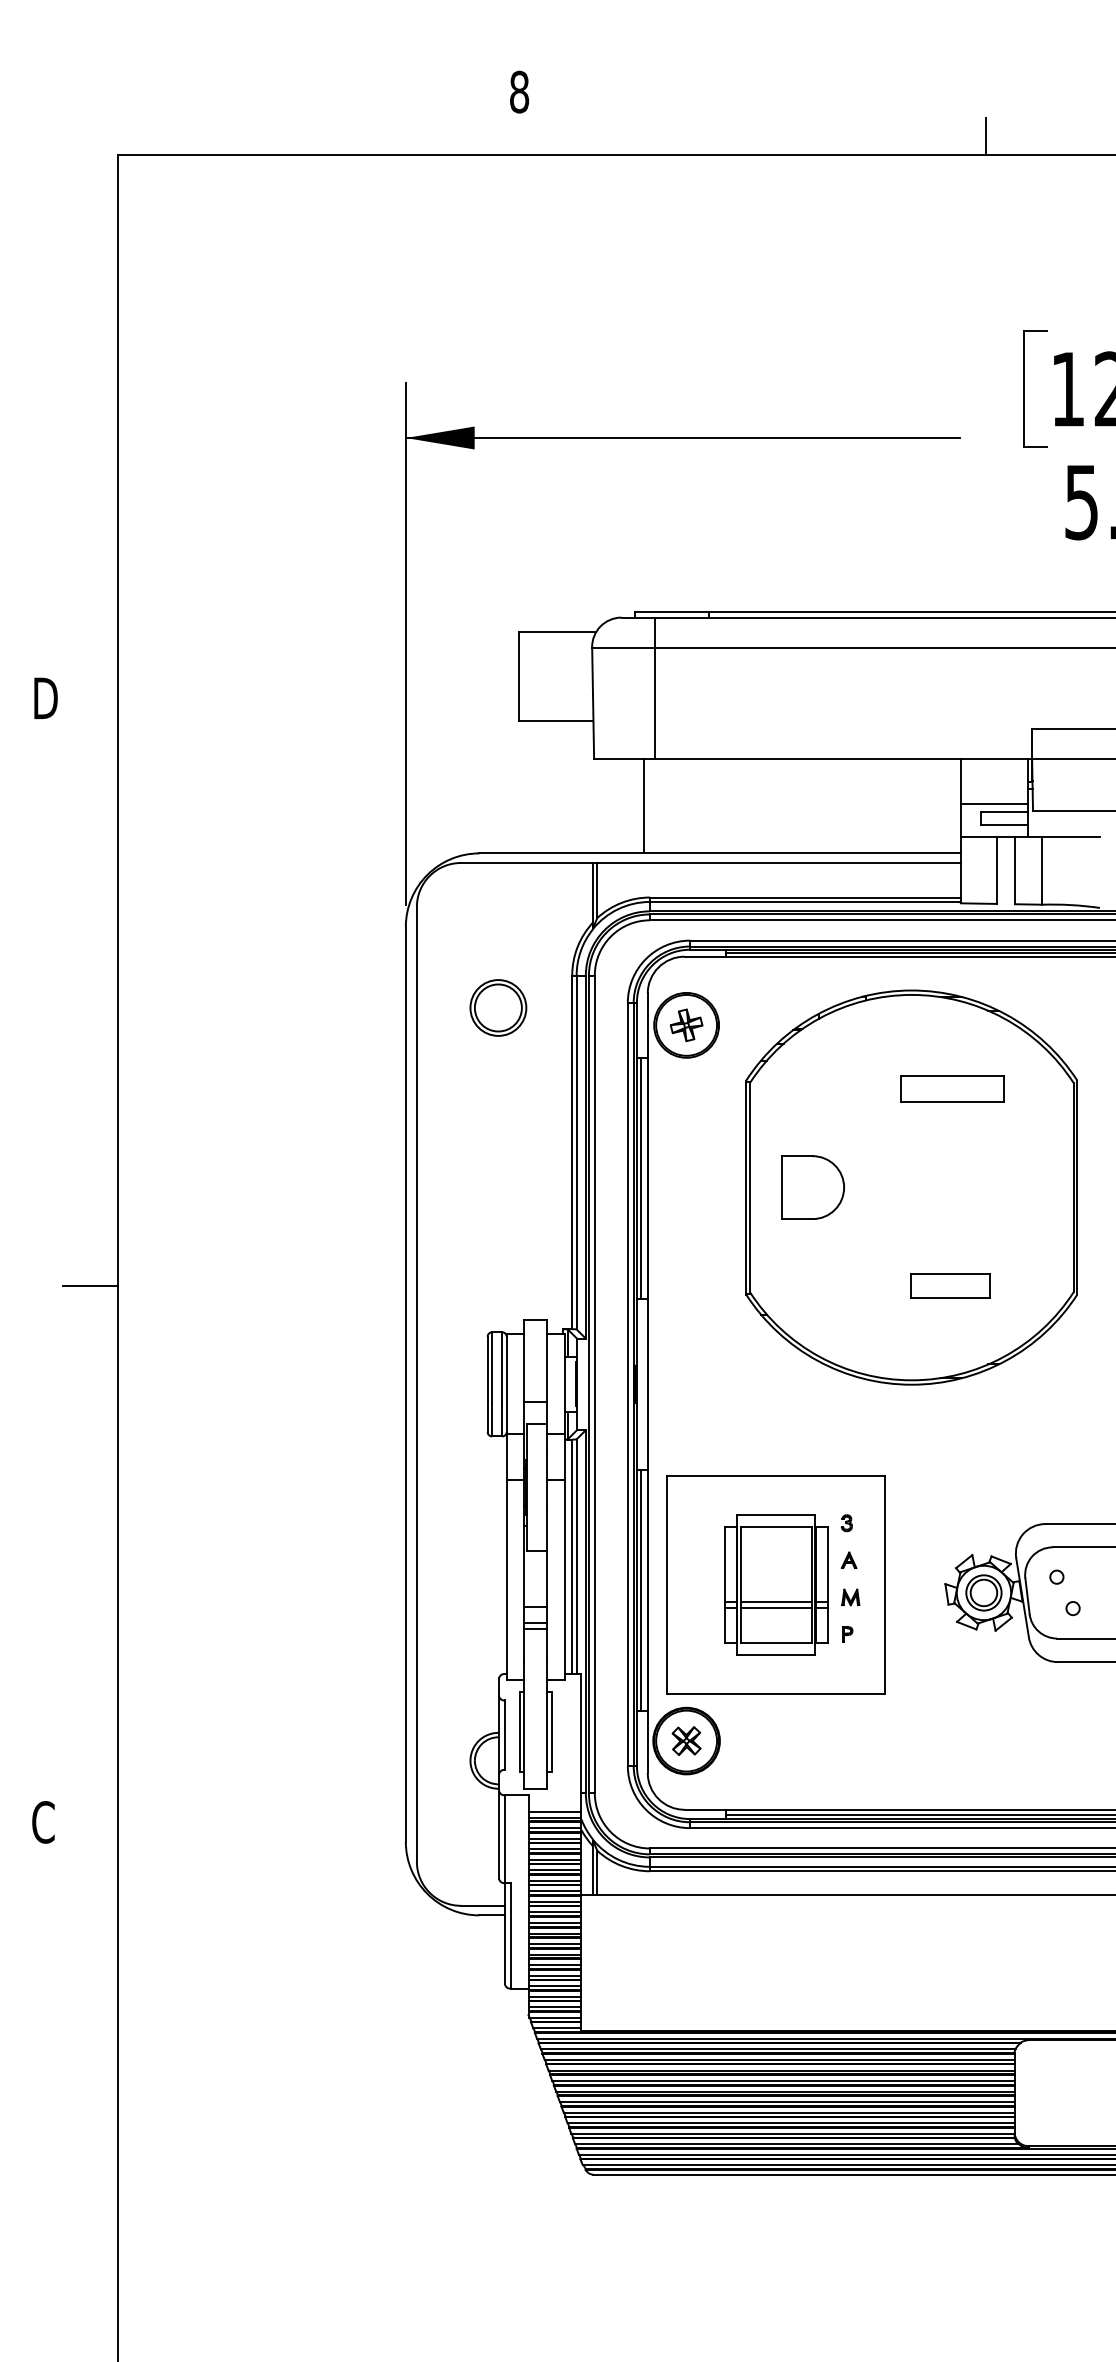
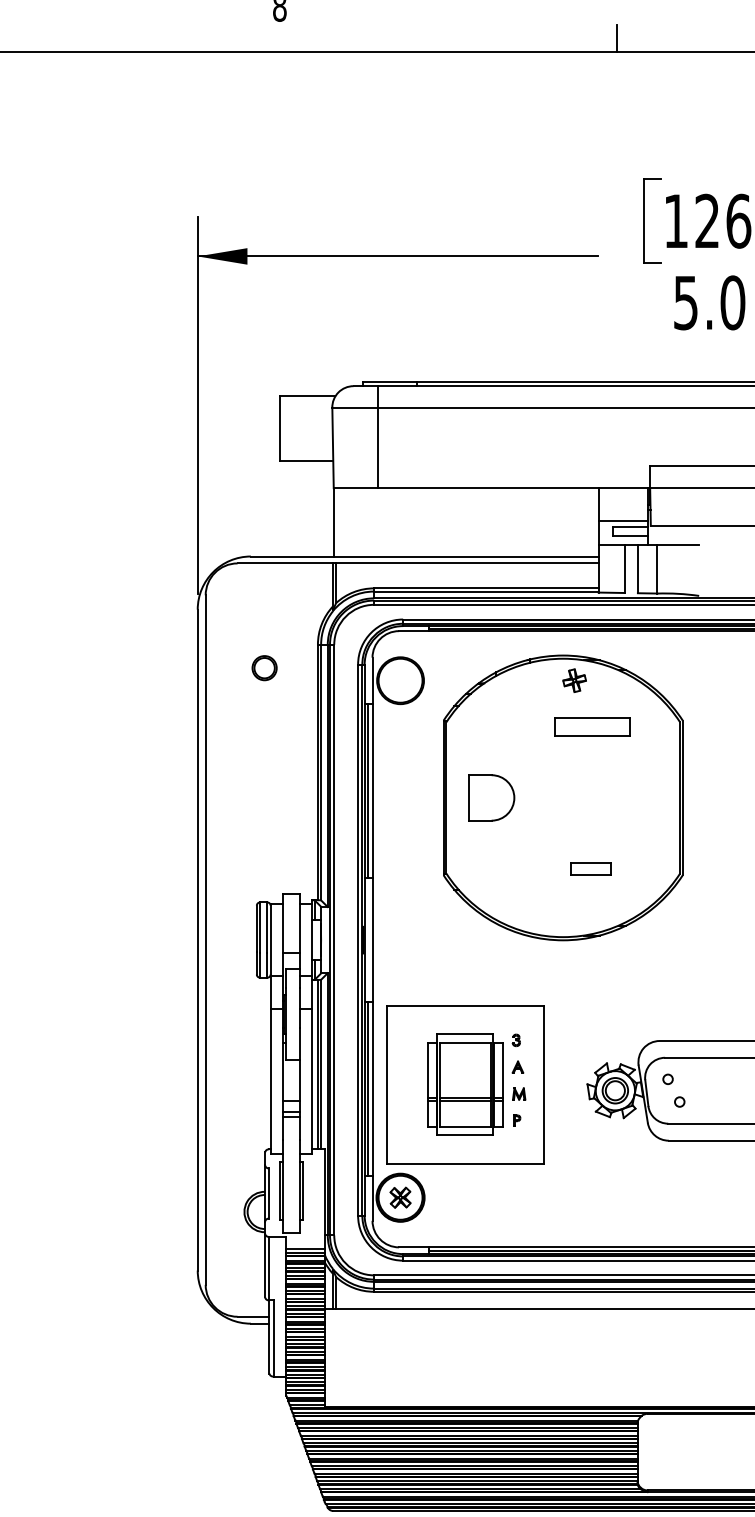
line: (644, 805) -> (334, 521), moved
part: (498, 1007) -> (264, 667), size x0.6
part: (686, 1024) -> (574, 680), moved
part: (950, 1285) -> (591, 868), size x0.7

